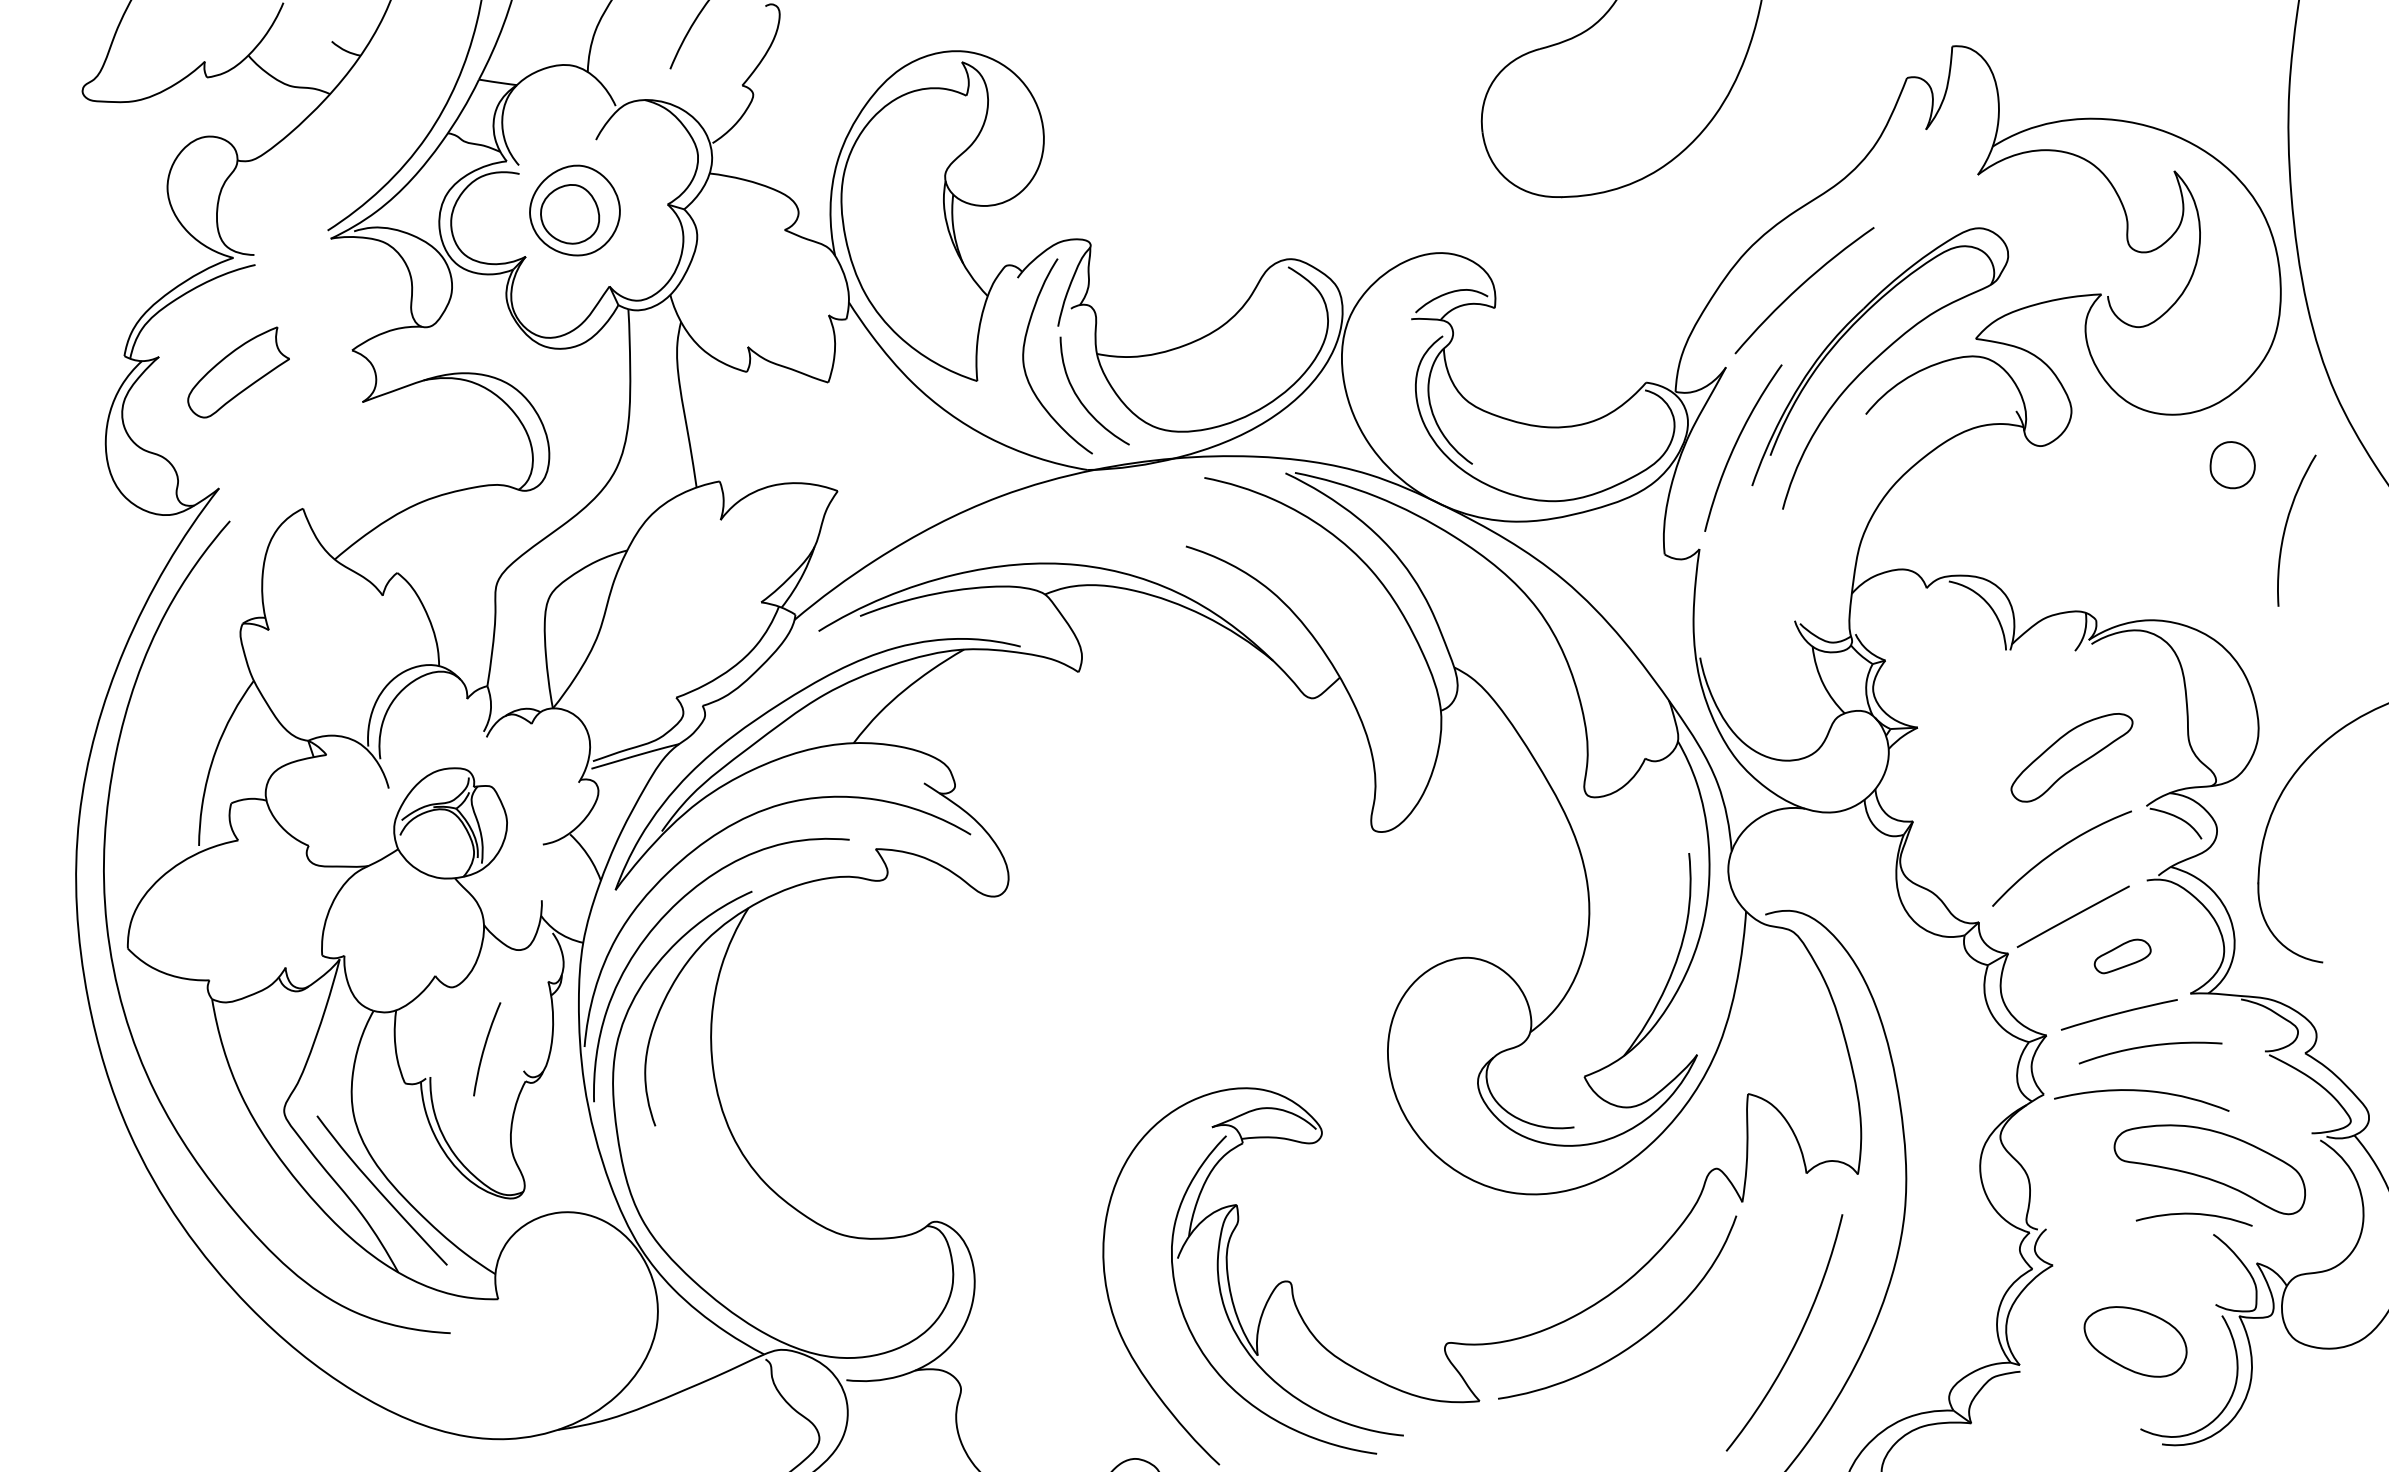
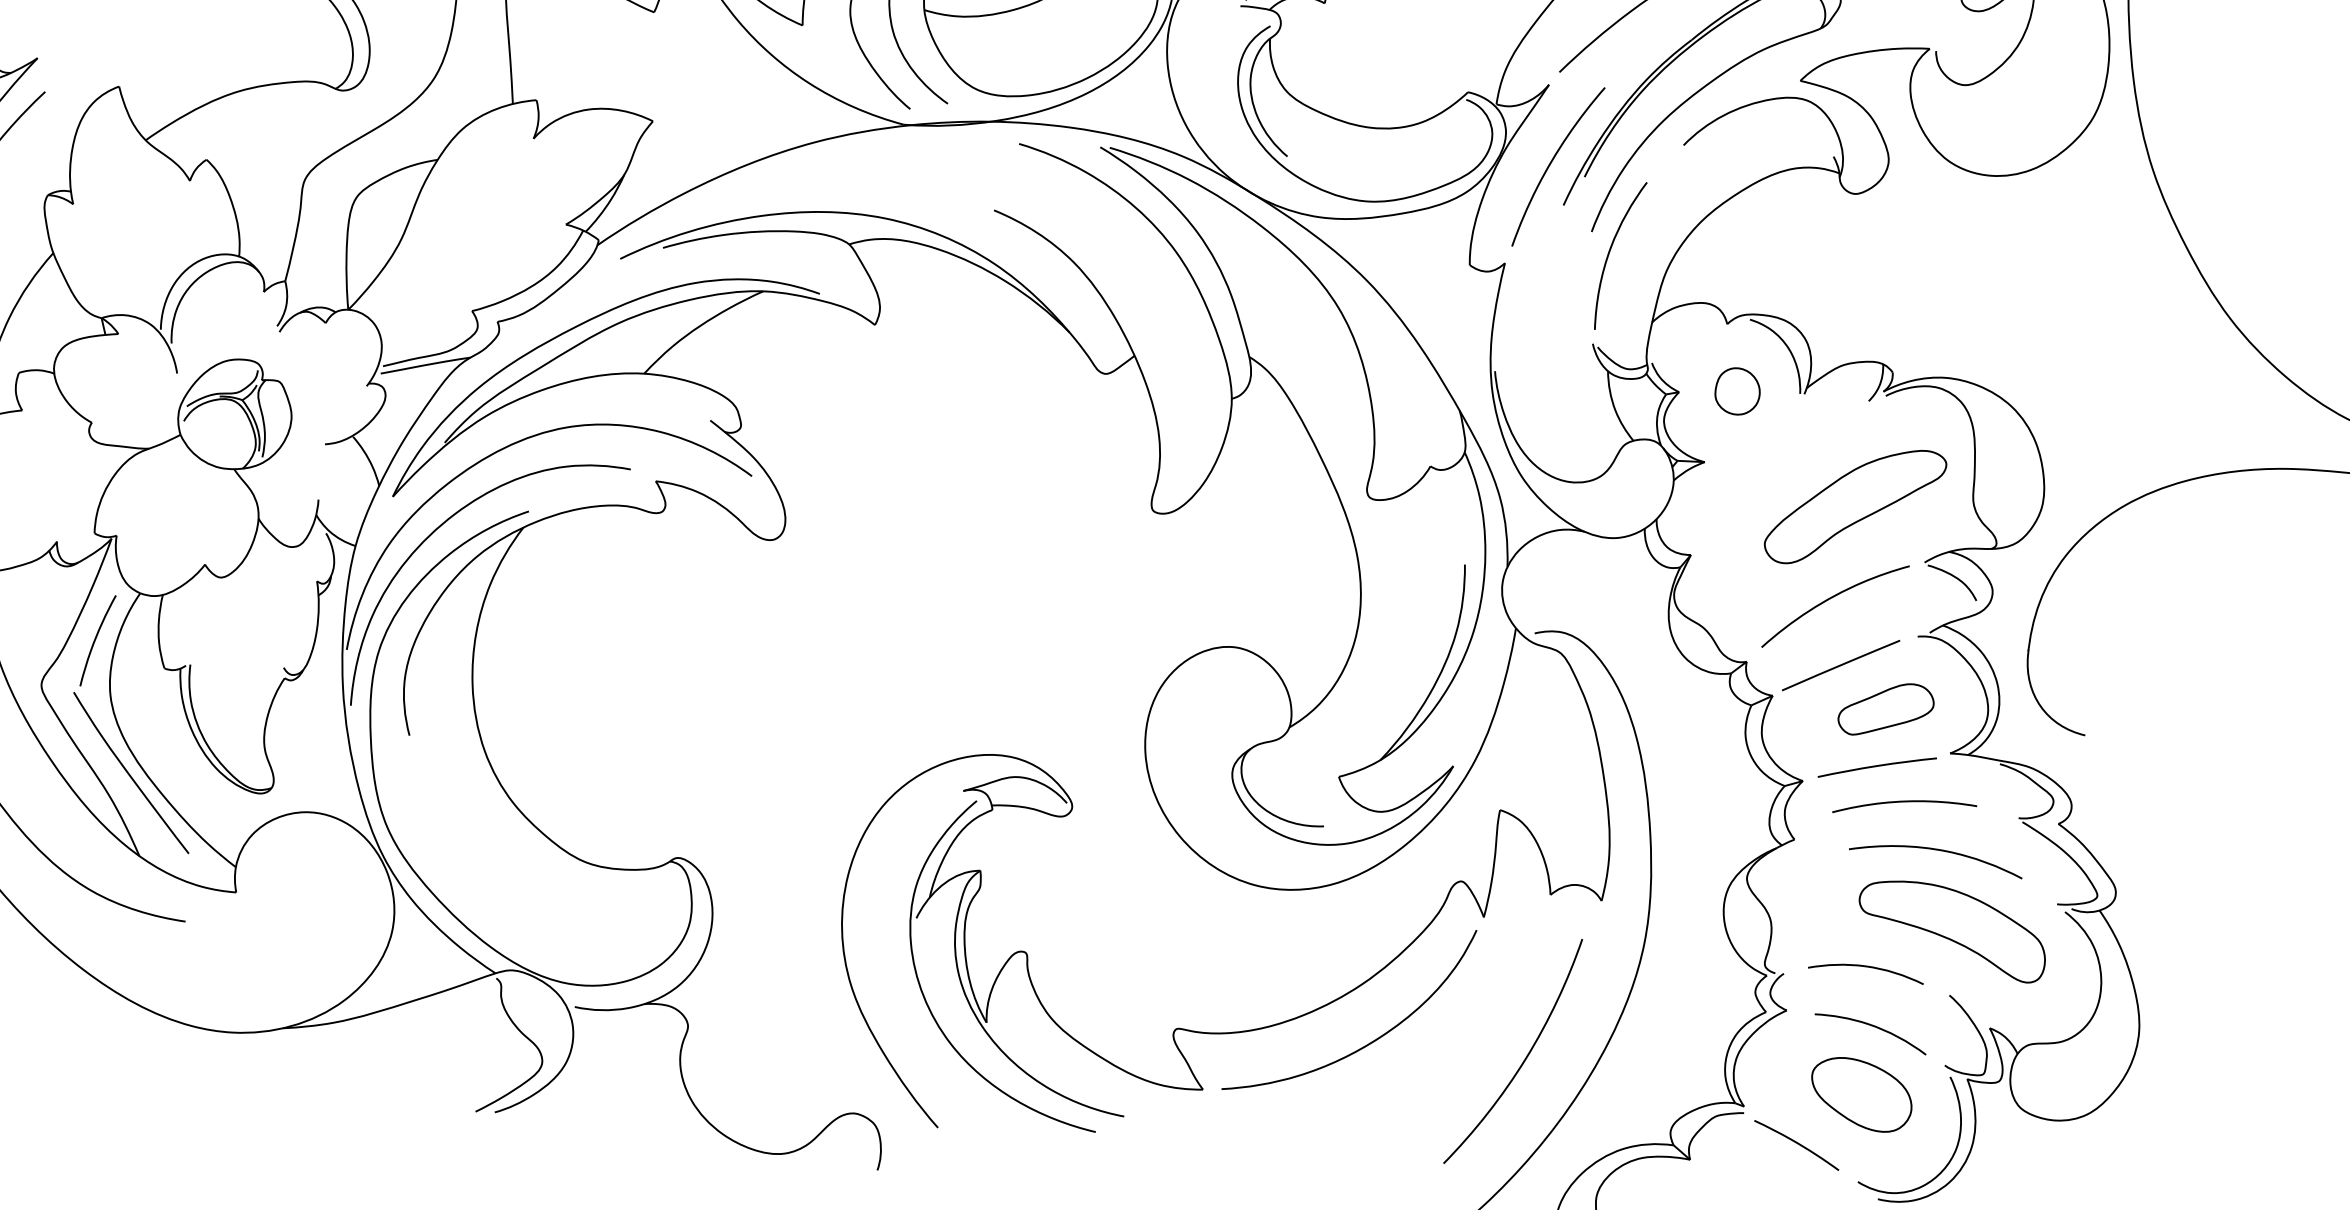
part: (2232, 465) -> (1737, 391), moved
curve: (2286, 527) -> (1610, 251), moved
part: (2071, 757) -> (1854, 506), size x1.43
part: (2122, 956) -> (1886, 709), size x1.67
curve: (485, 1048) -> (96, 639), moved
curve: (2141, 1091) -> (1936, 850), moved
curve: (2193, 1214) -> (1865, 967), moved
curve: (2140, 1273) -> (1873, 1027), added
curve: (2076, 1397) -> (1797, 1144), added

